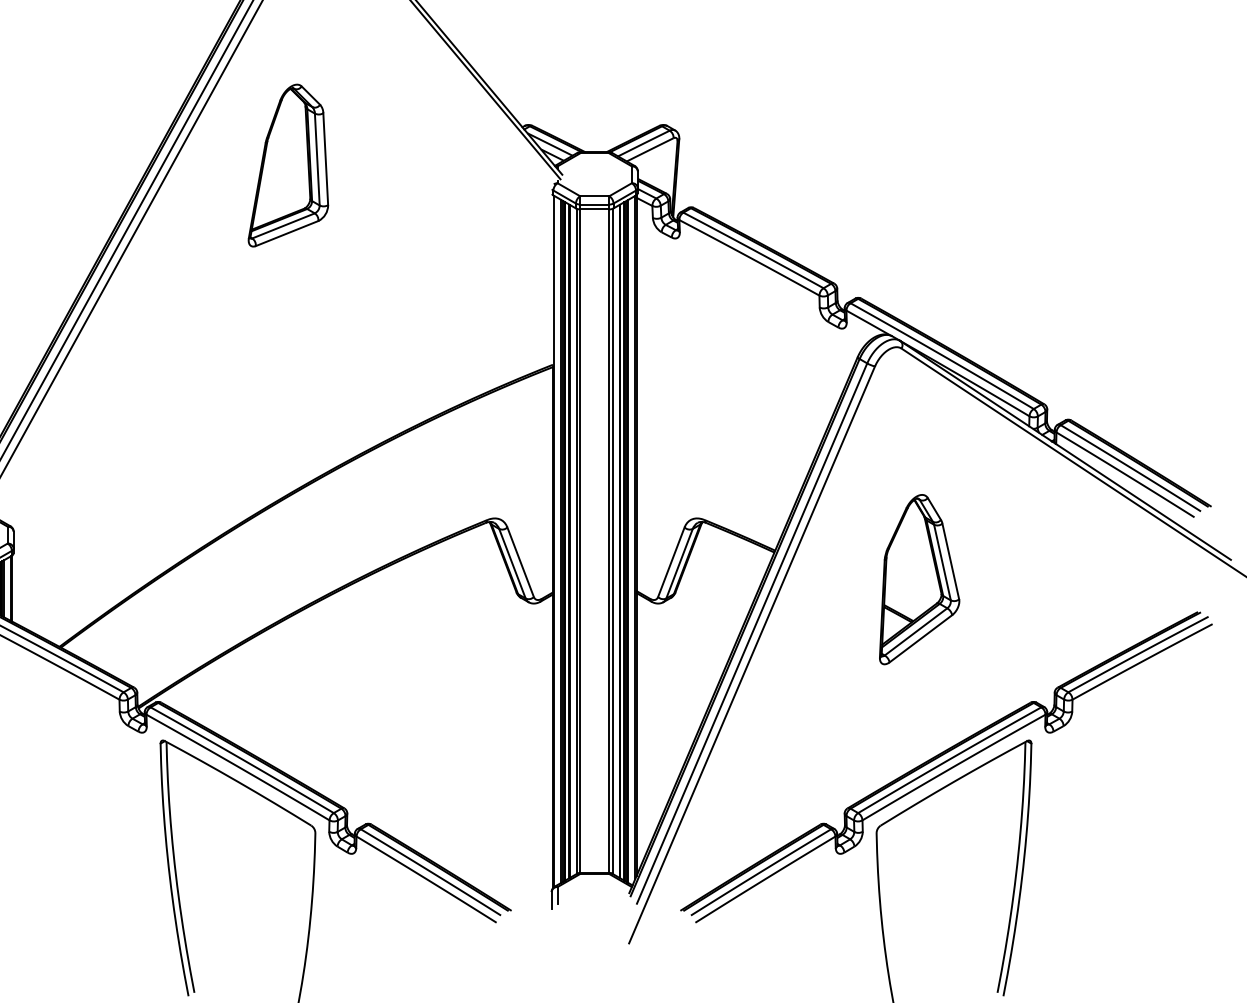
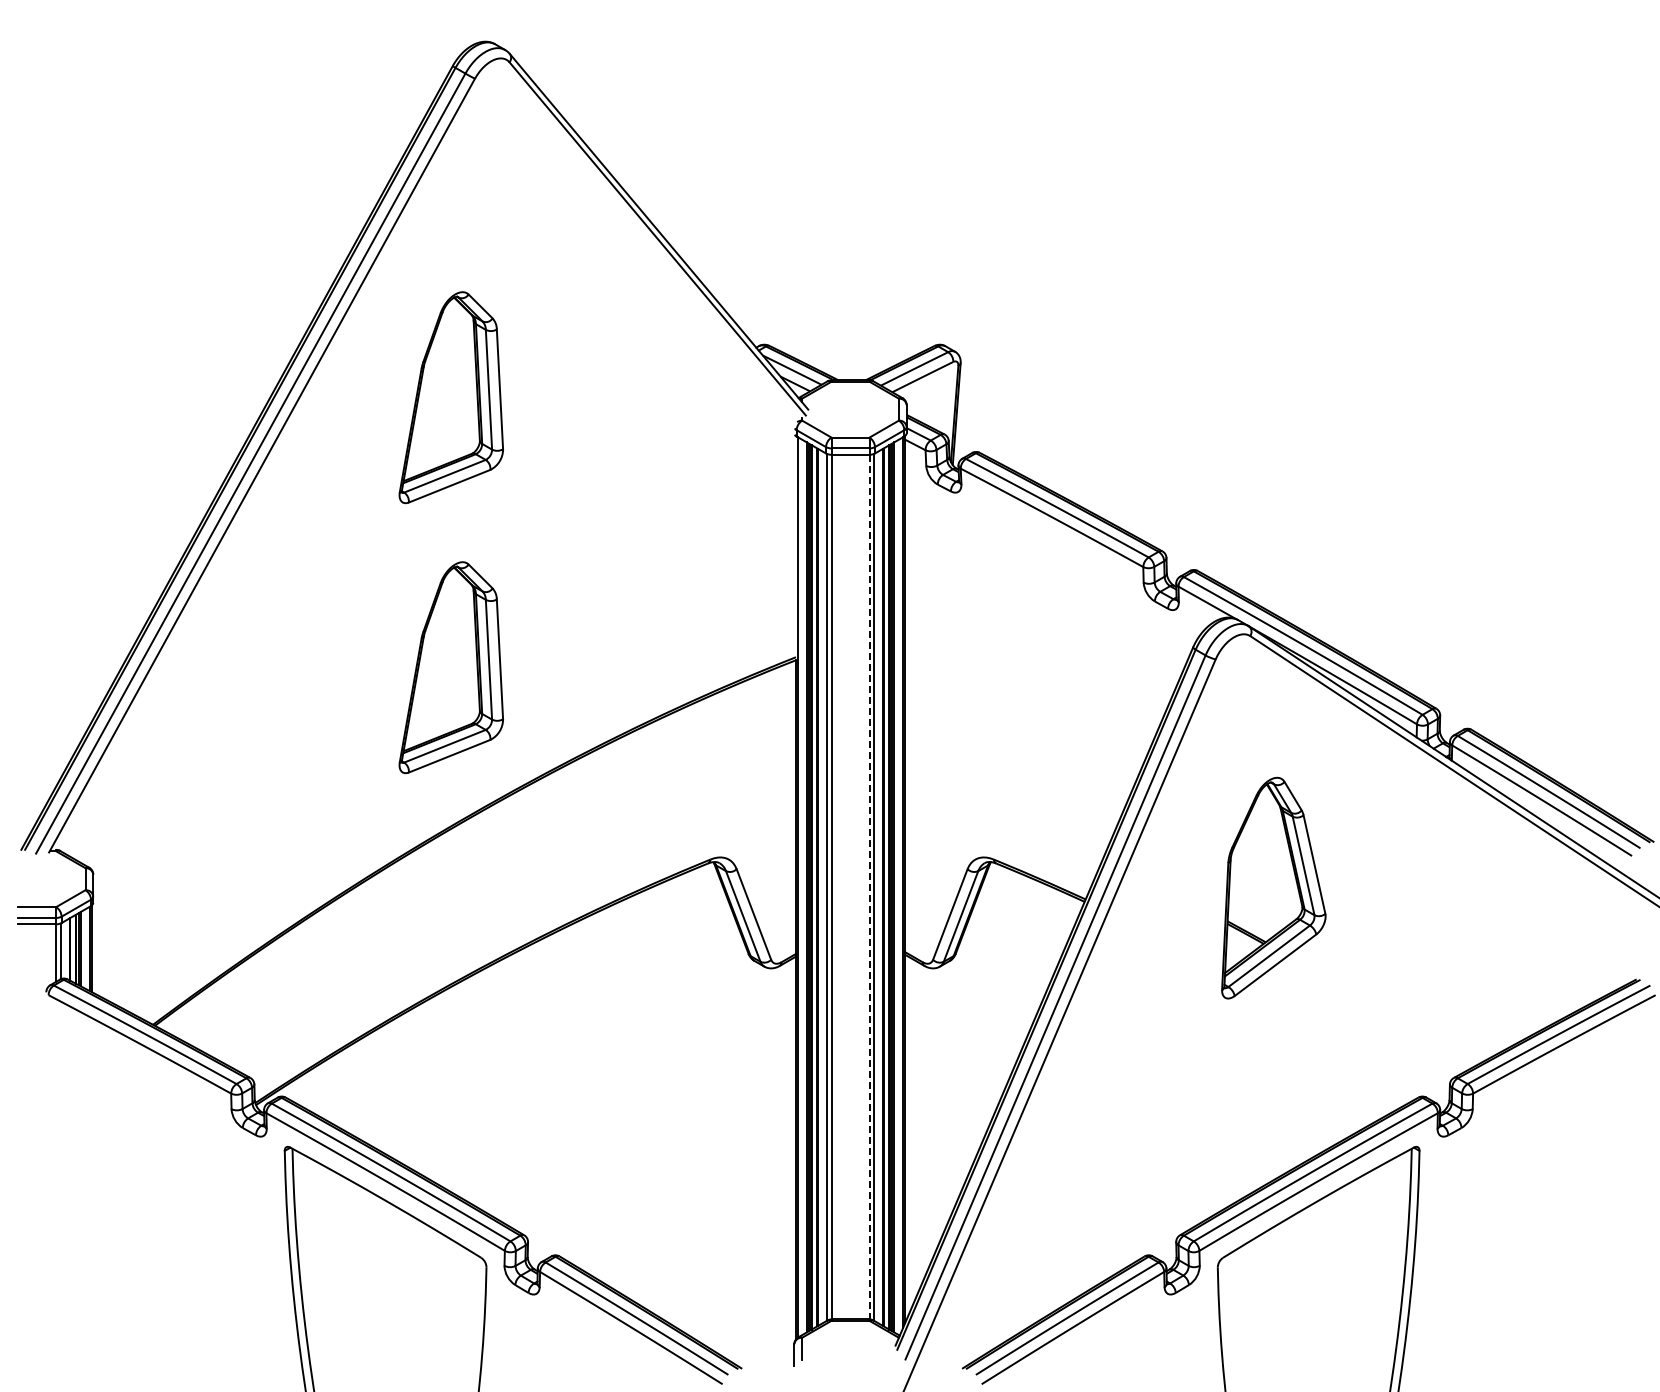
part: (287, 372) -> (450, 667), added
line: (609, 541) -> (869, 887), solid -> dashed
part: (919, 579) -> (1273, 887), moved

